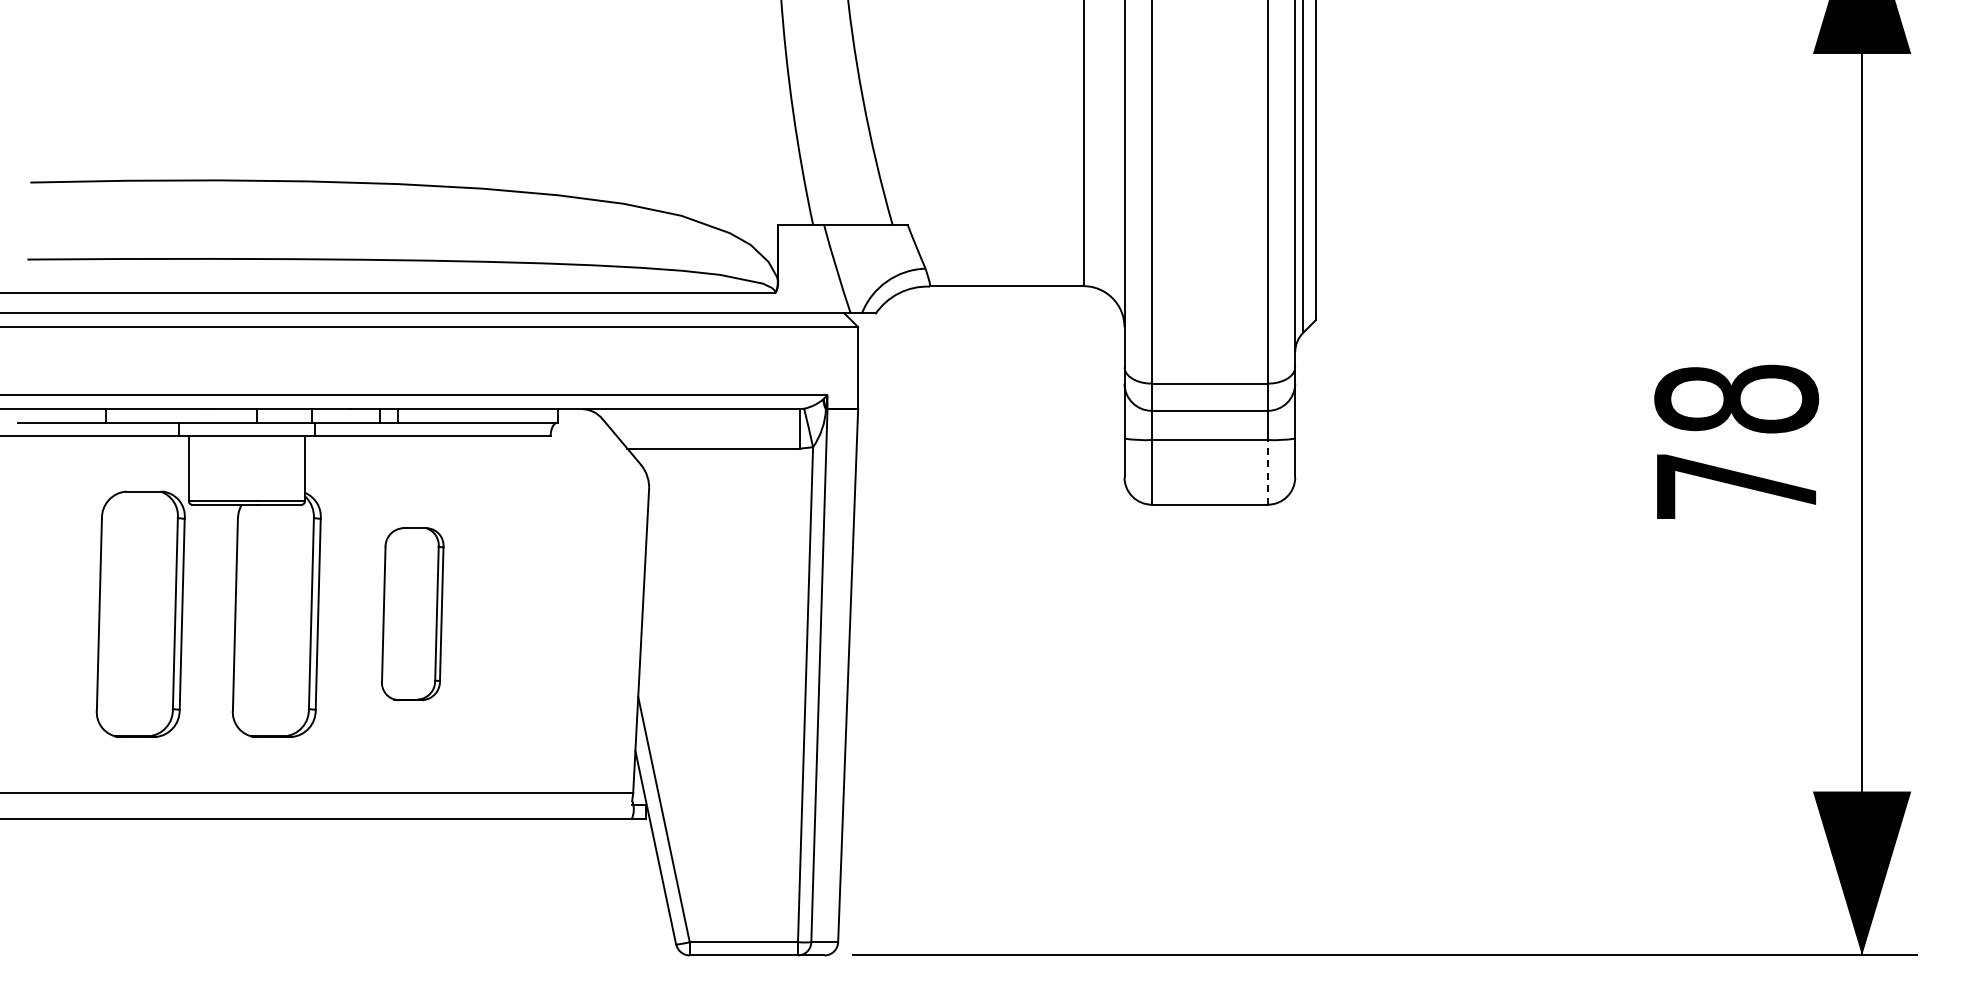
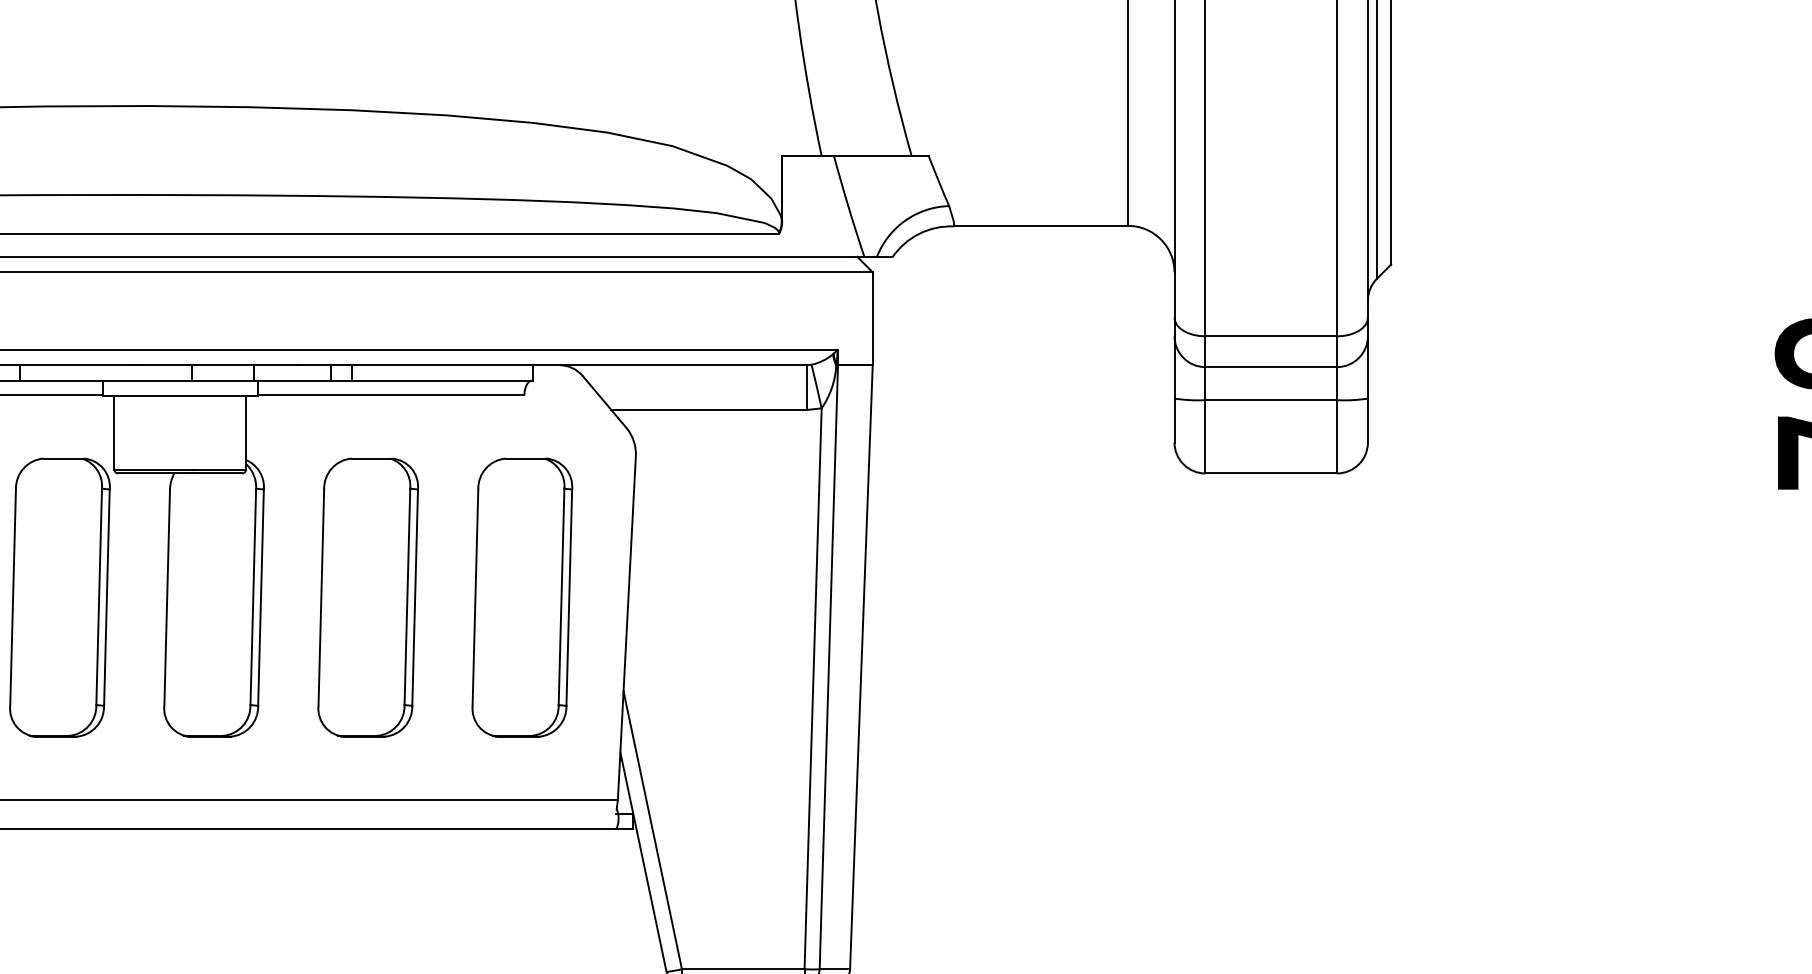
line: (1267, 471) -> (1336, 435), dashed -> solid
part: (412, 613) -> (367, 596), size x1.43
part: (548, 613) -> (521, 596), added

